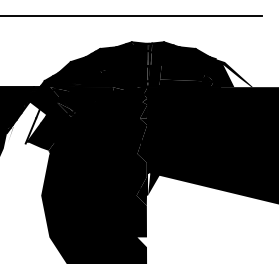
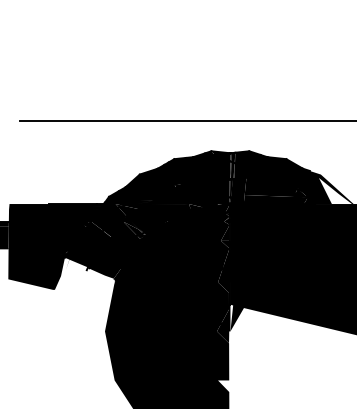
fill: (26, 121) -> (87, 244), added

